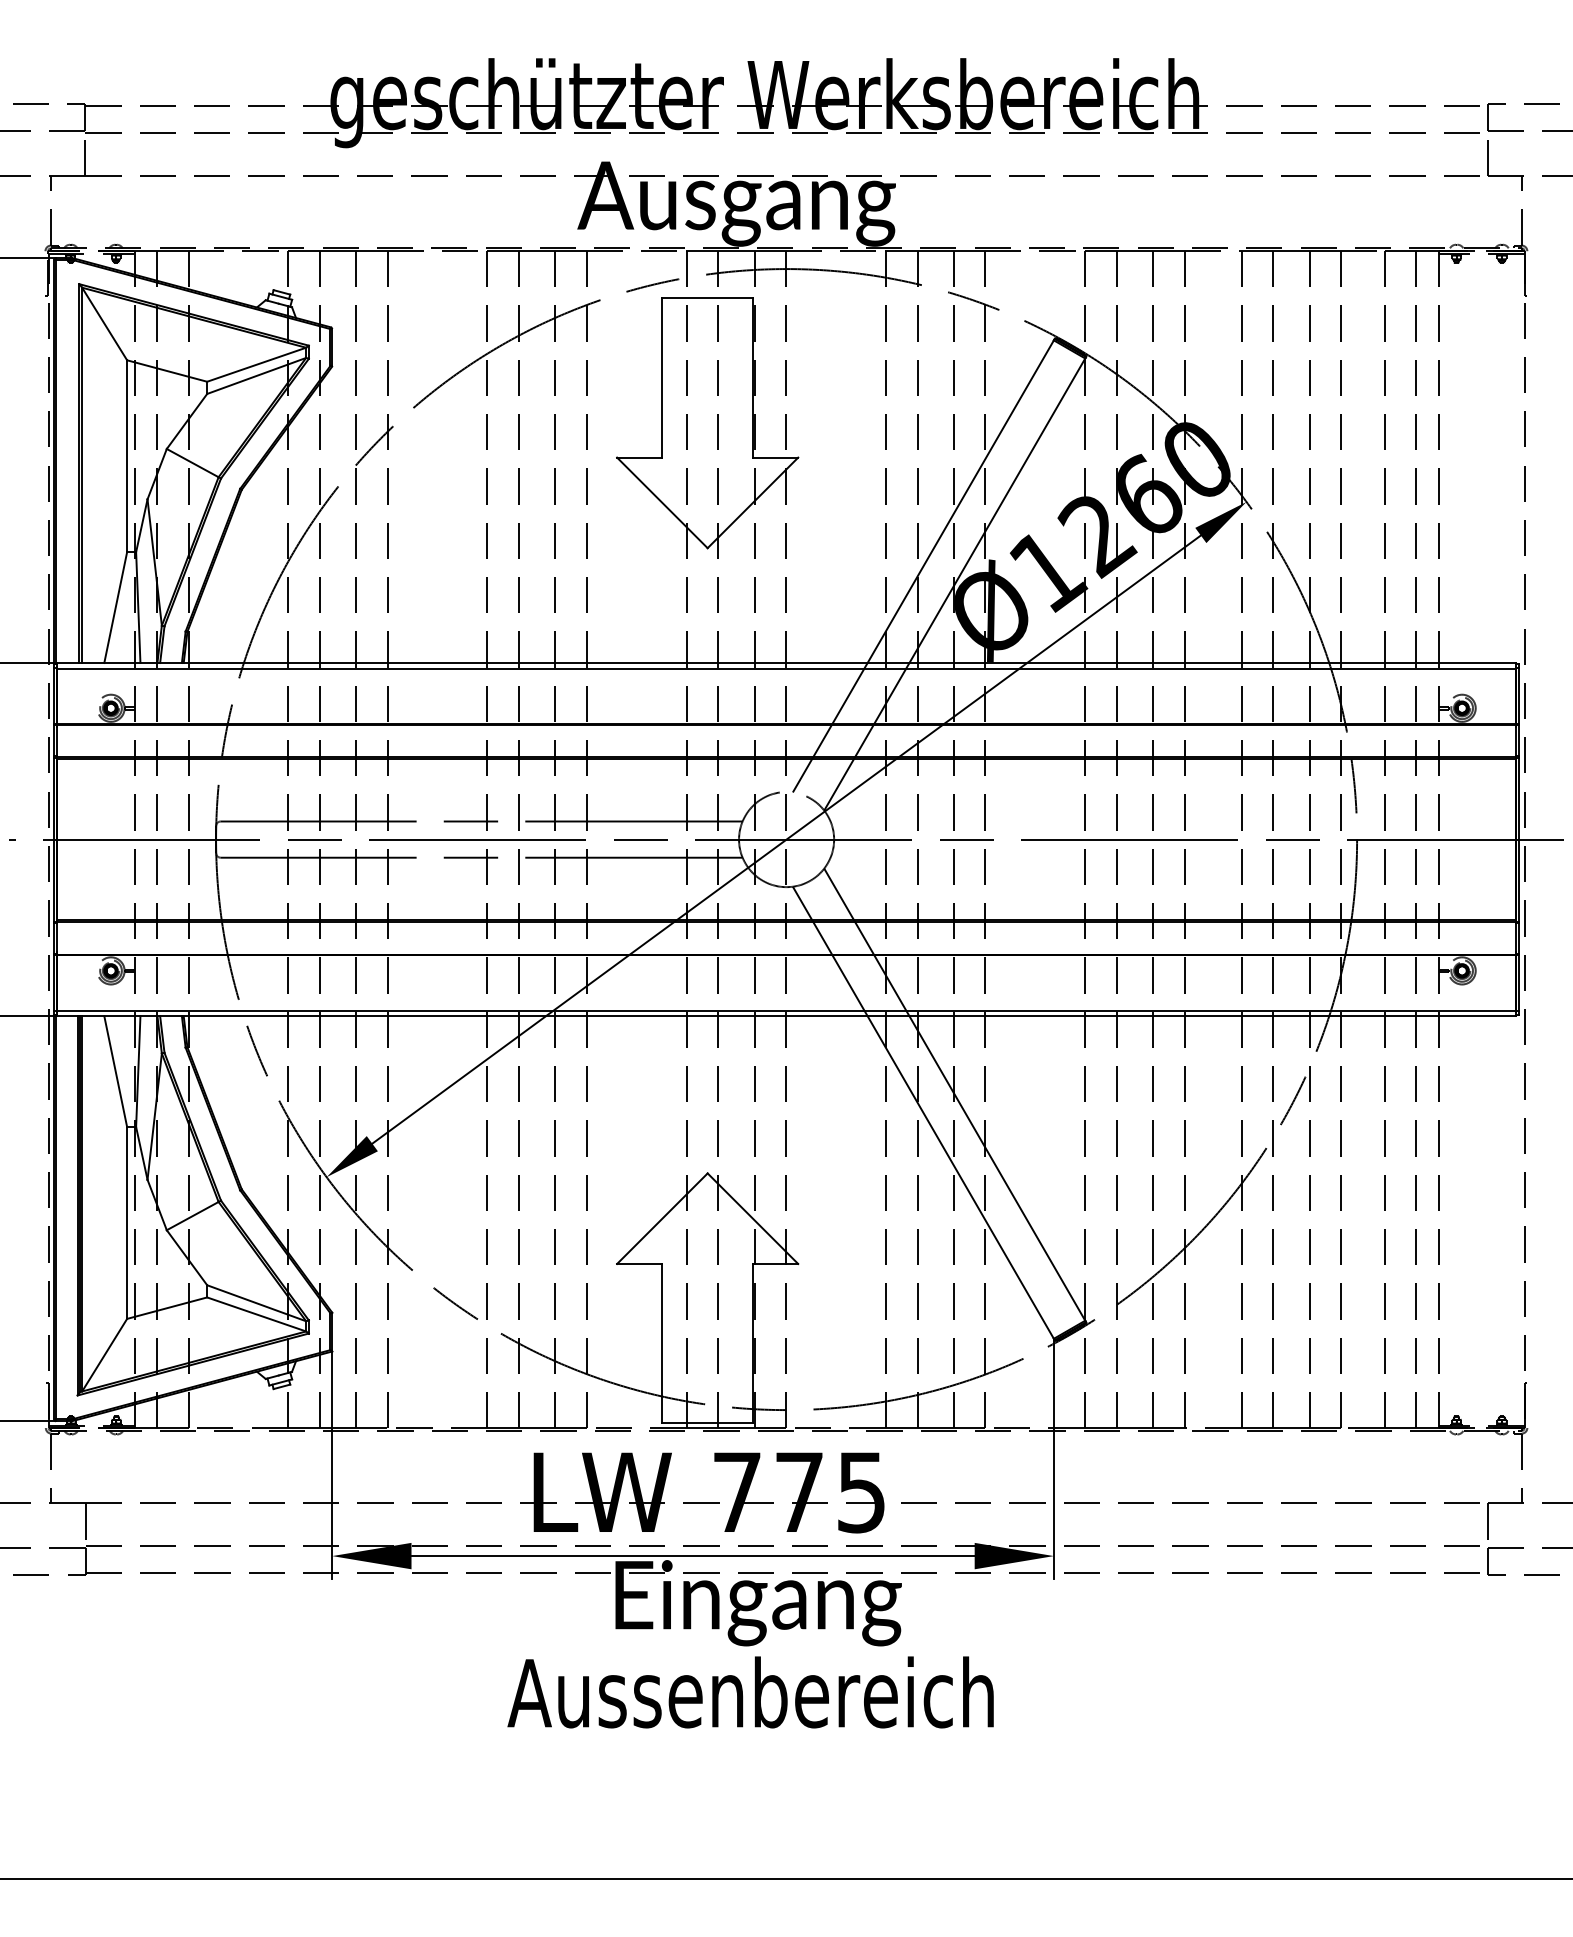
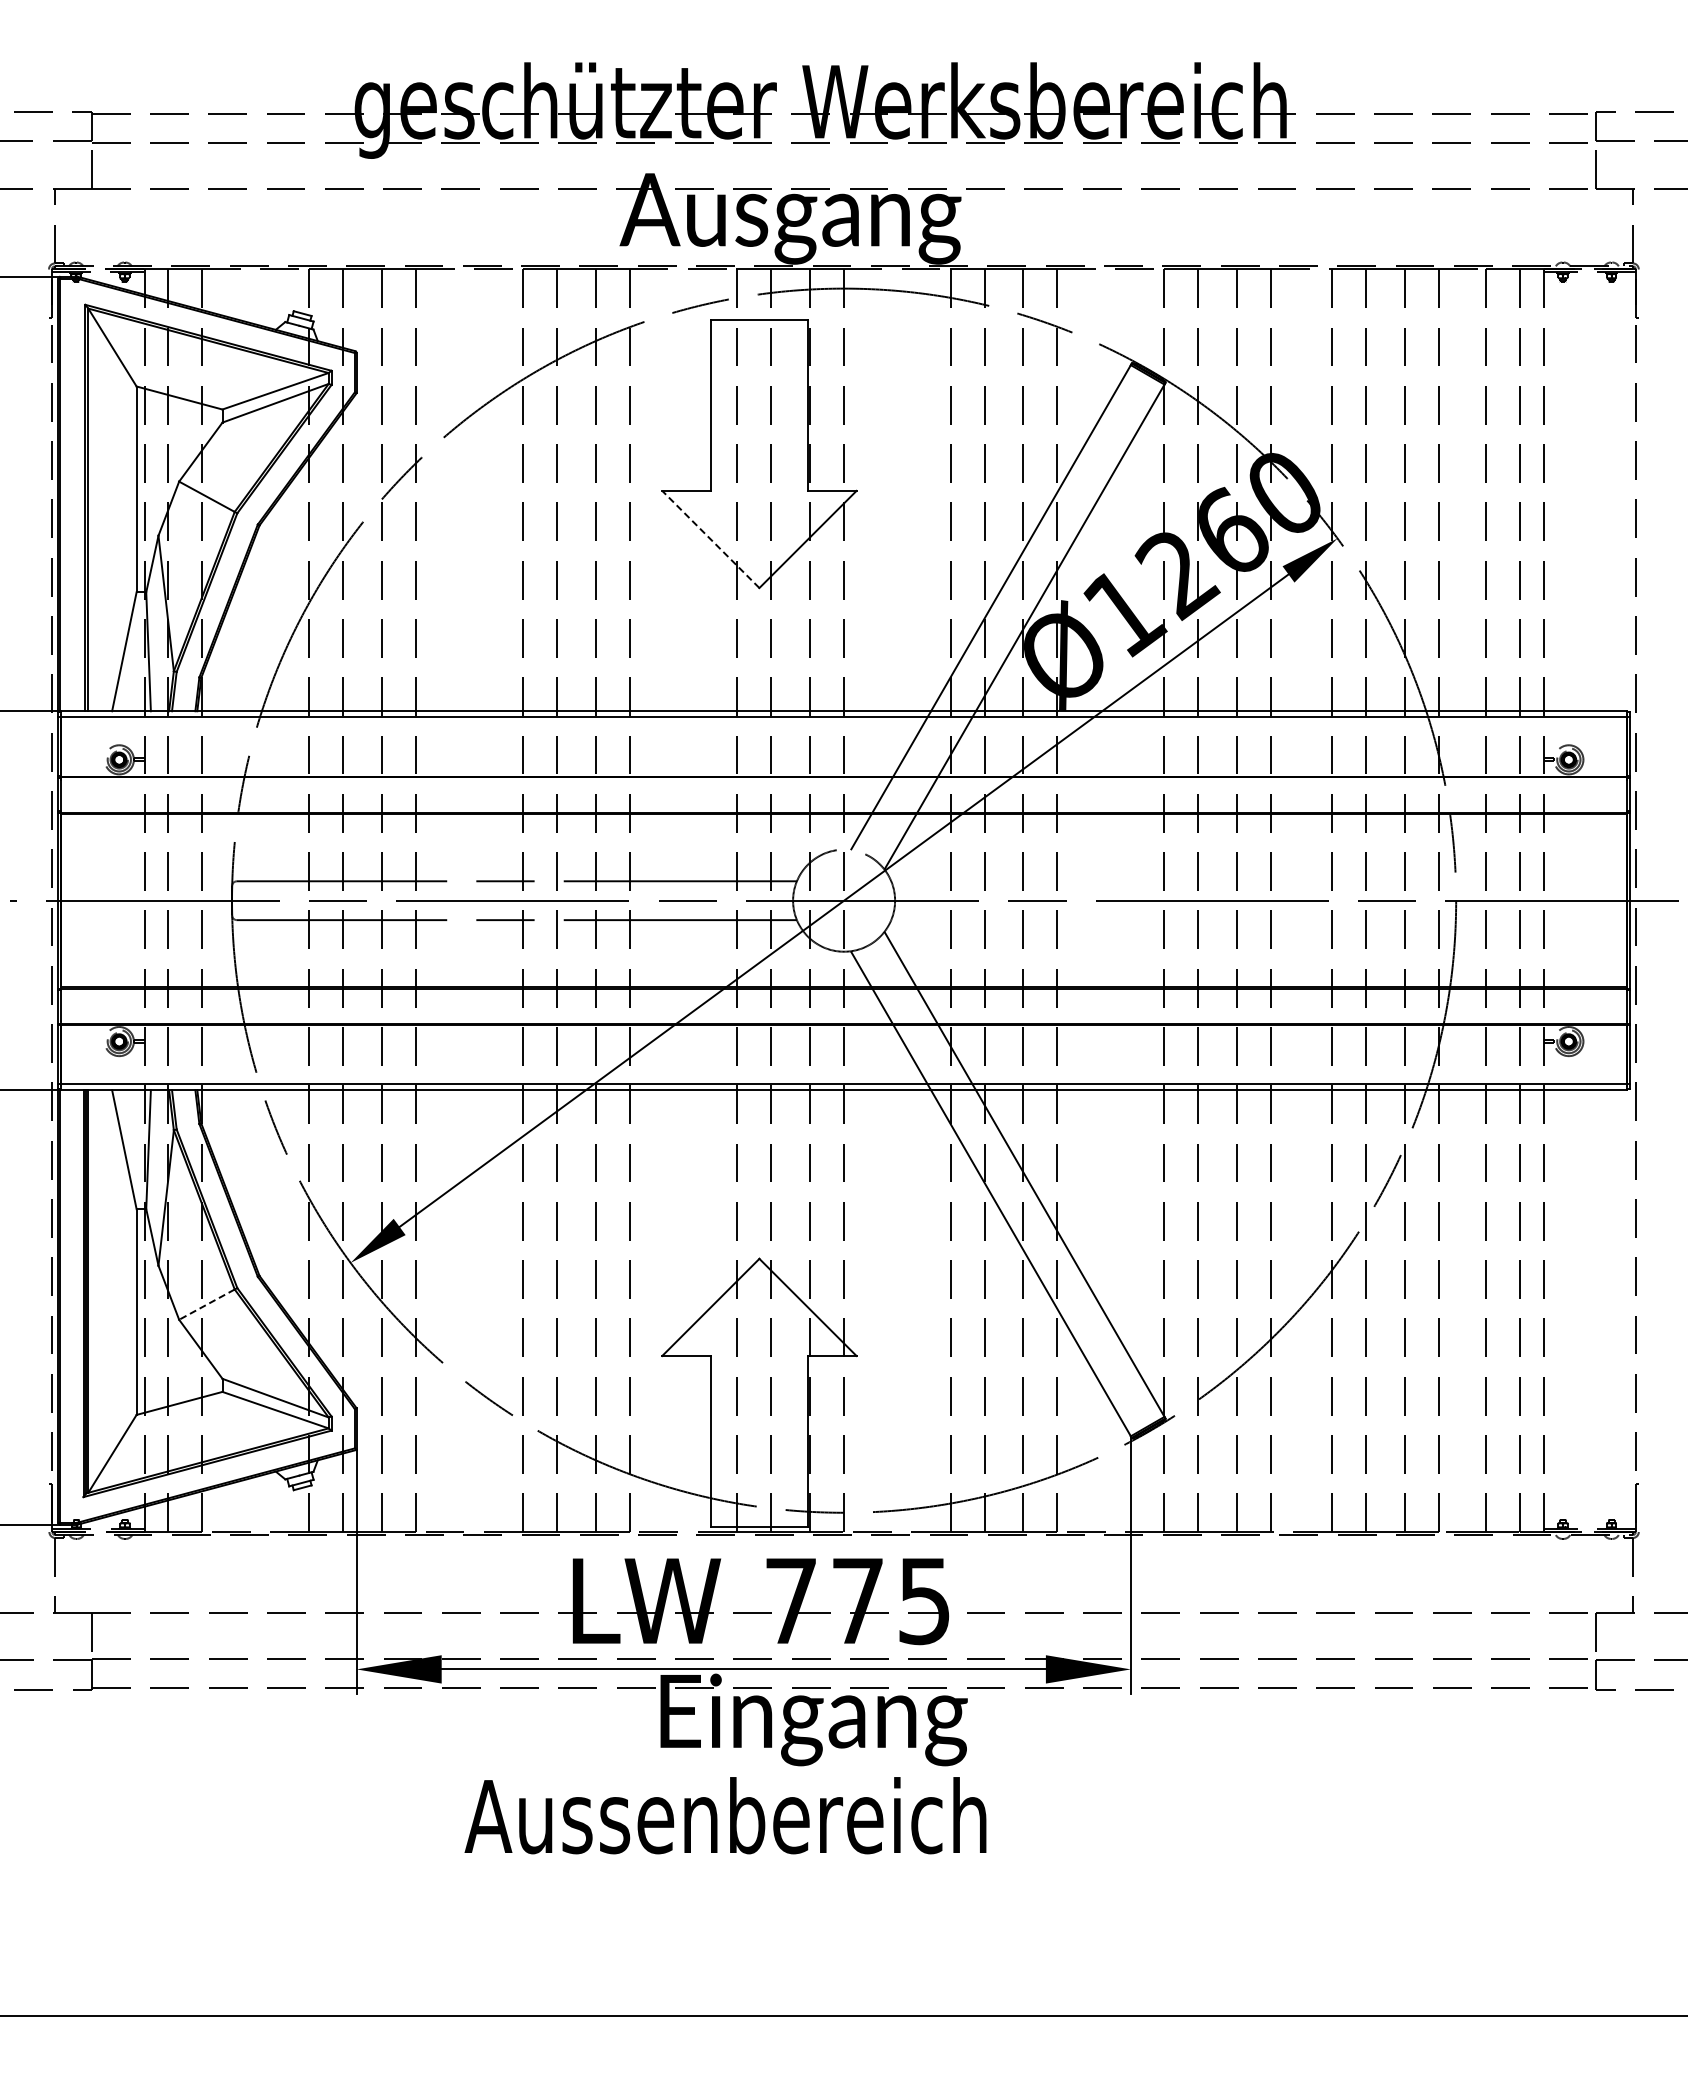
line: (662, 502) -> (710, 539), solid -> dashed
line: (192, 1215) -> (206, 1304), solid -> dashed
text: (750, 1692) -> (725, 1815), moved

